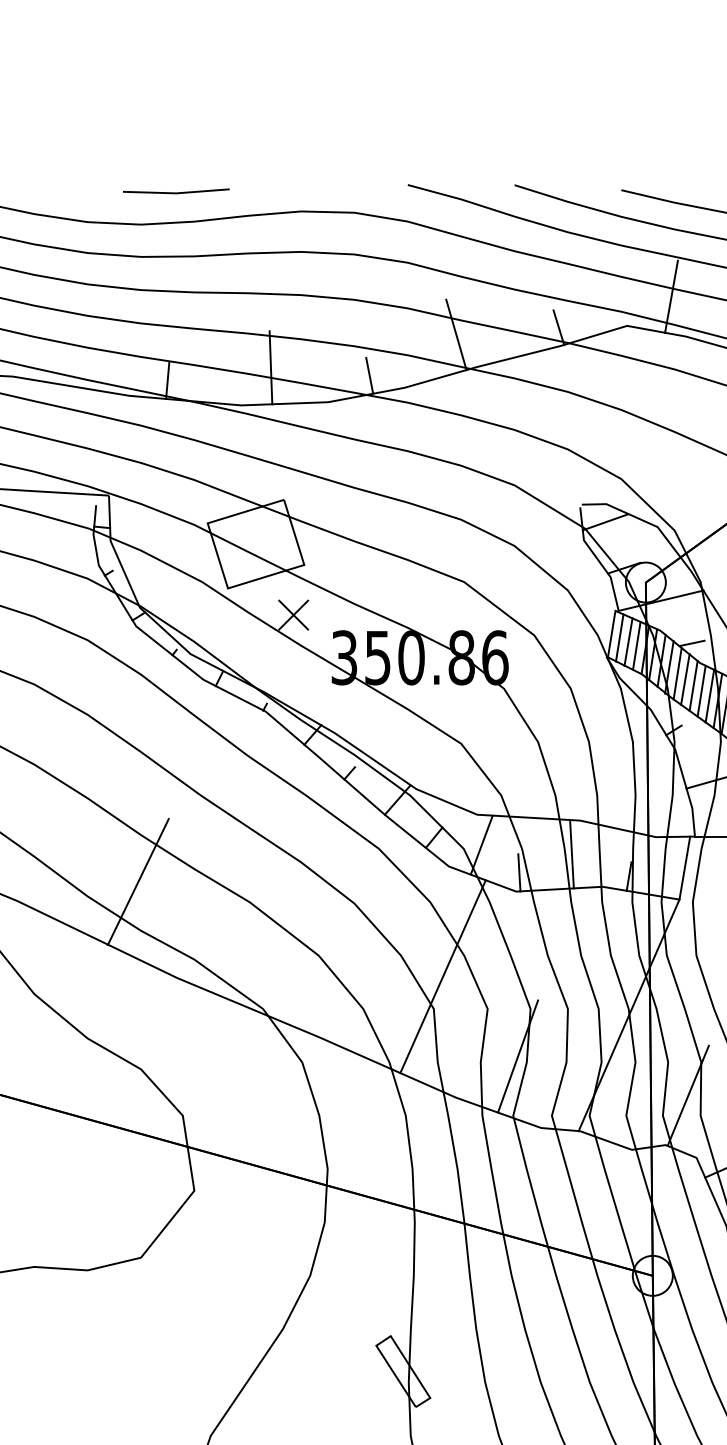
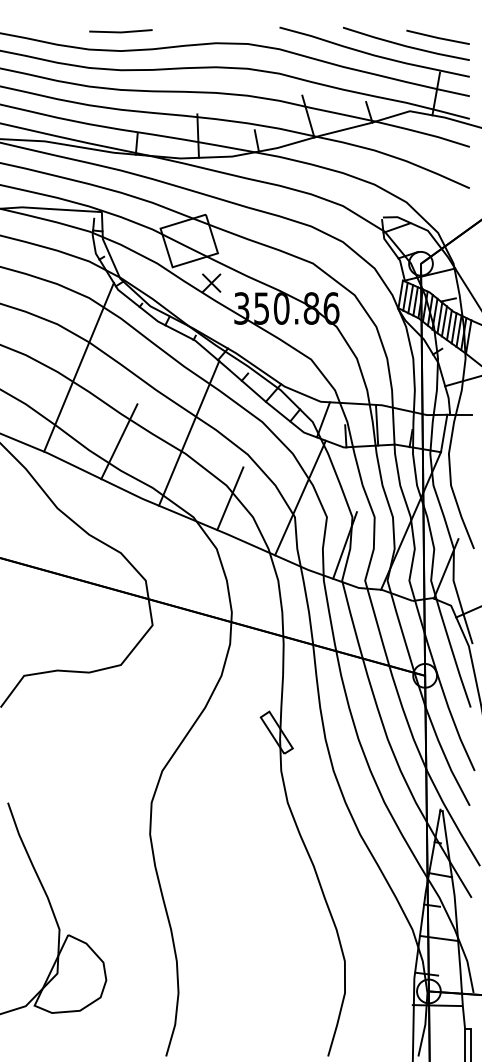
line: (175, 191) -> (120, 31), moved
line: (69, 755) -> (78, 366), added
line: (256, 868) -> (189, 433), added
line: (325, 977) -> (230, 498), added

